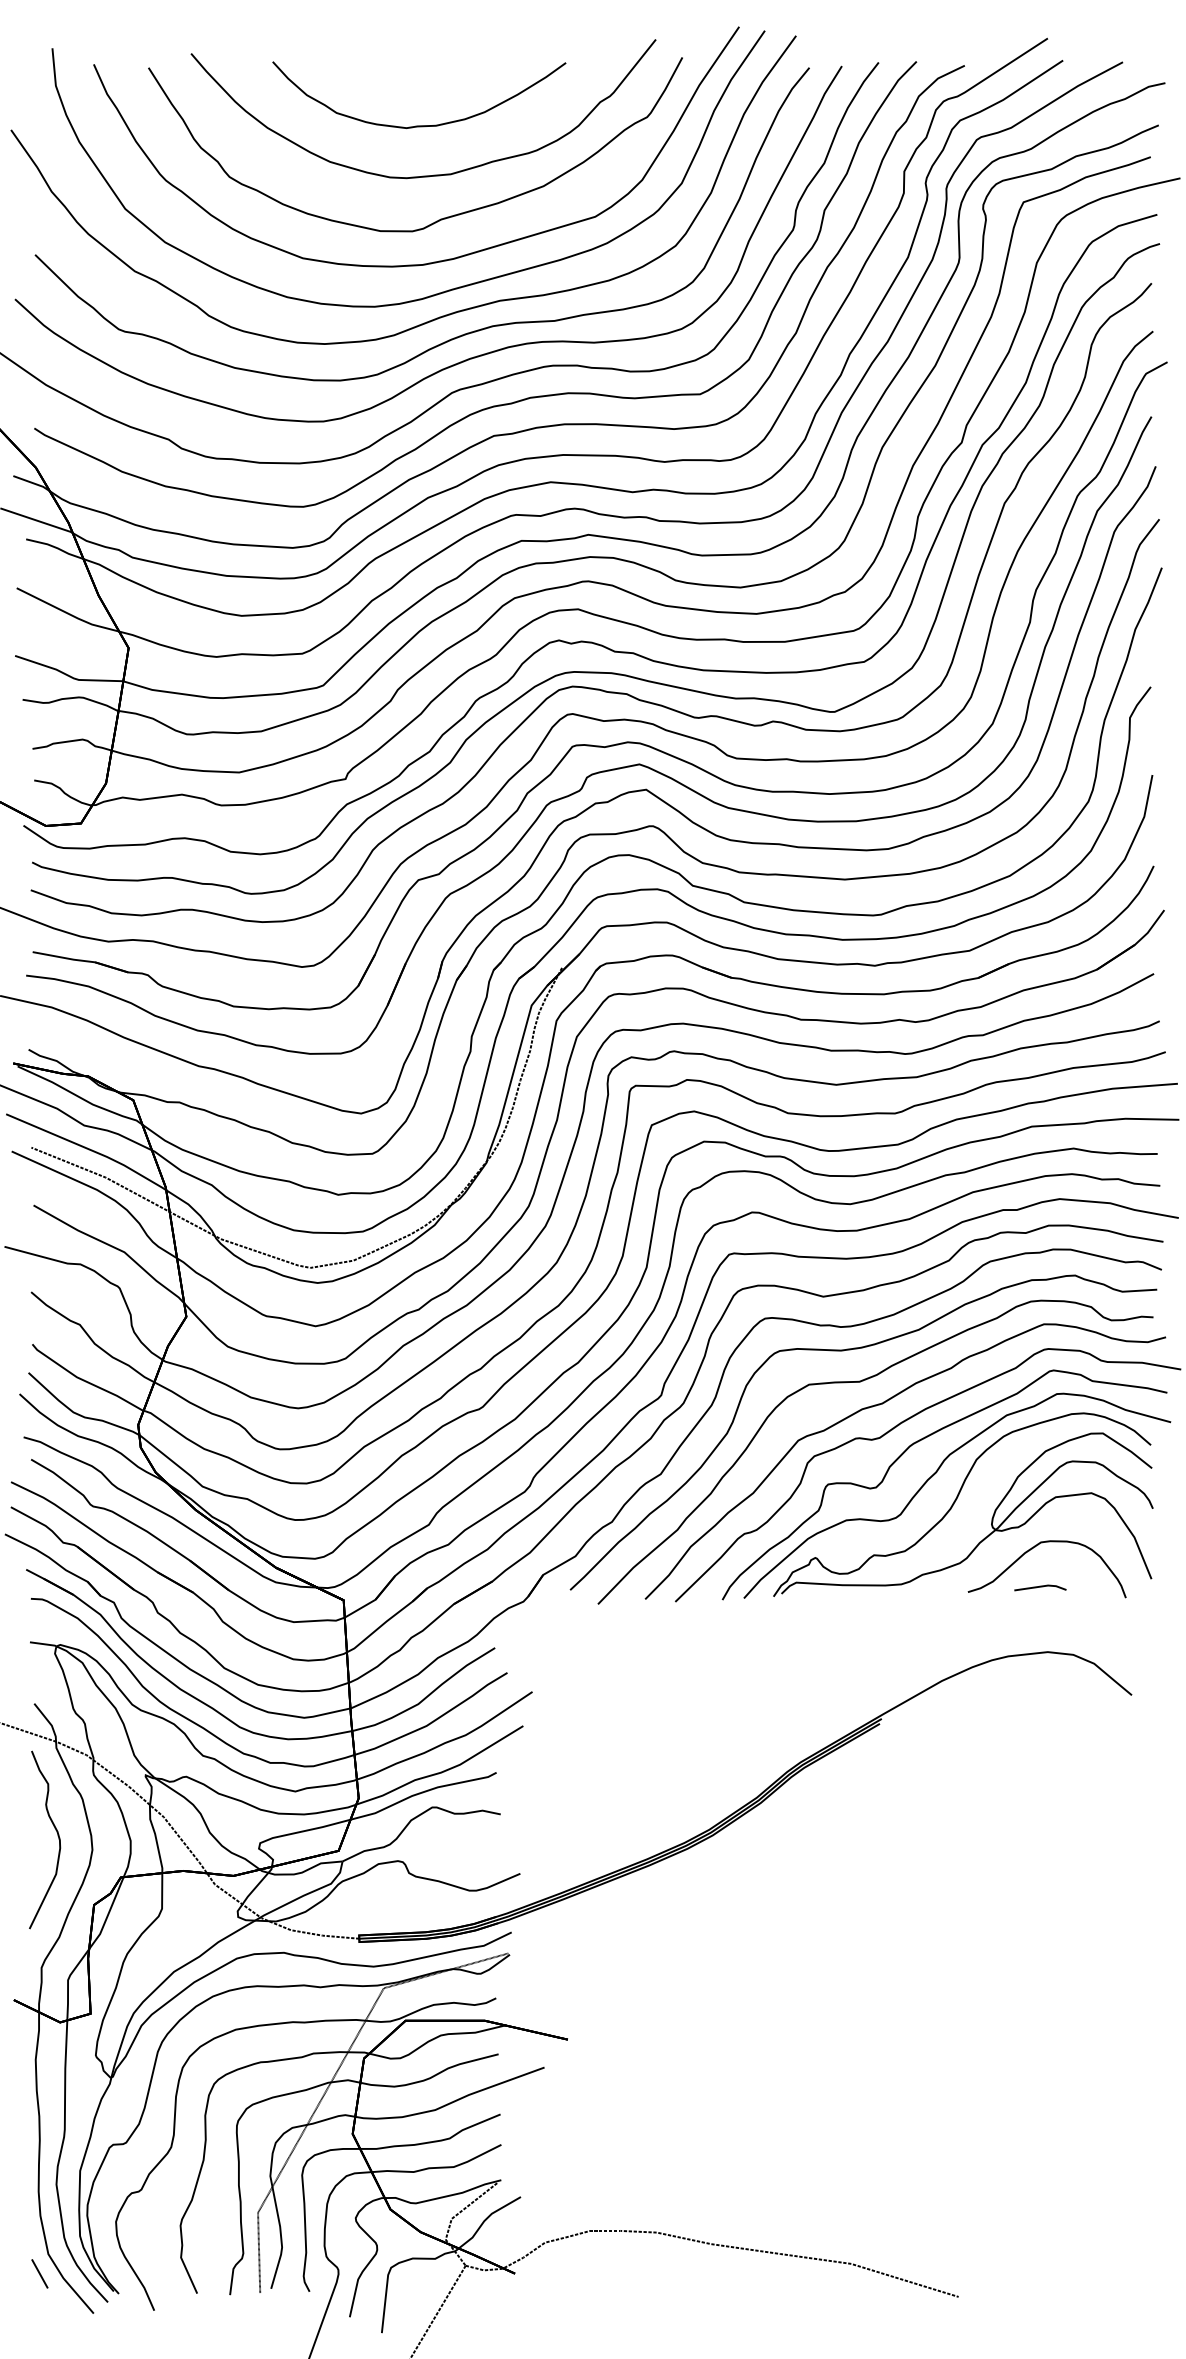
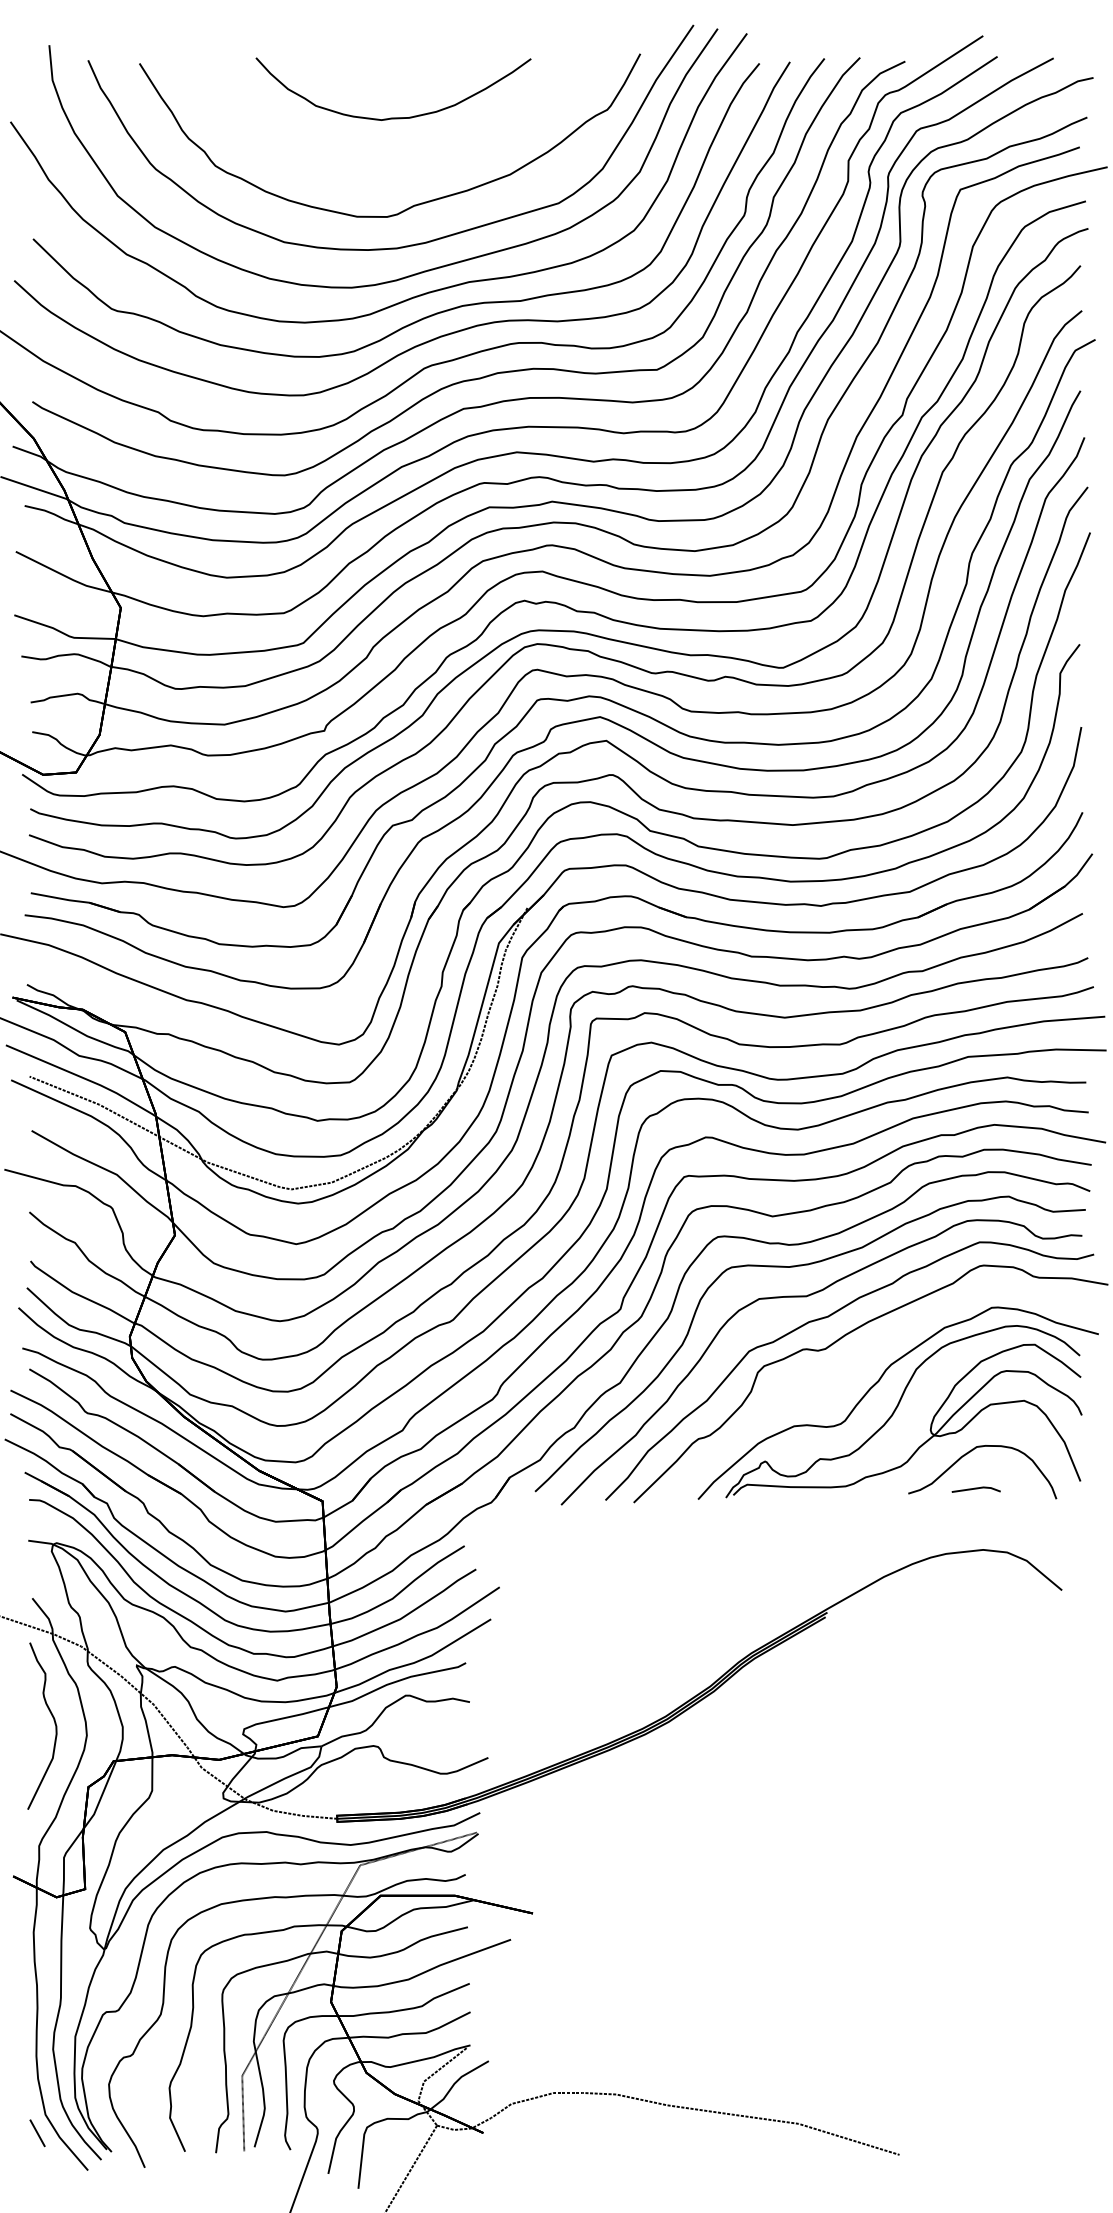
part: (433, 174) -> (406, 163), removed
part: (922, 1440) -> (865, 1351), removed

